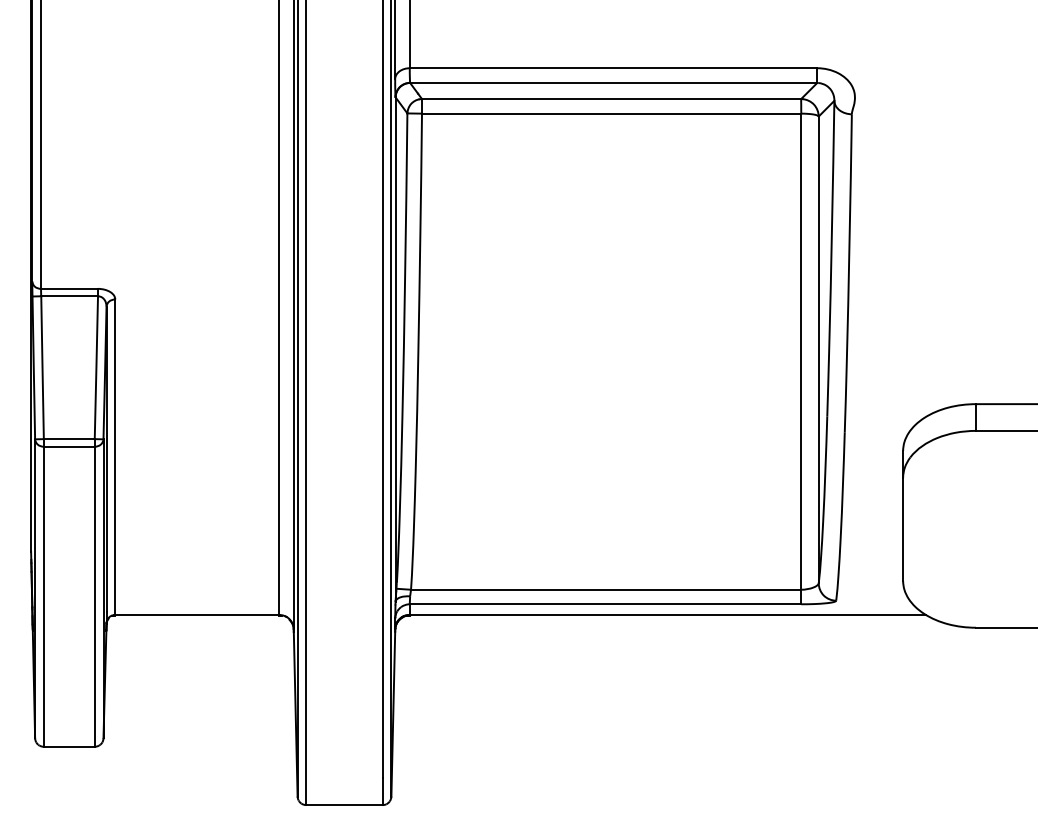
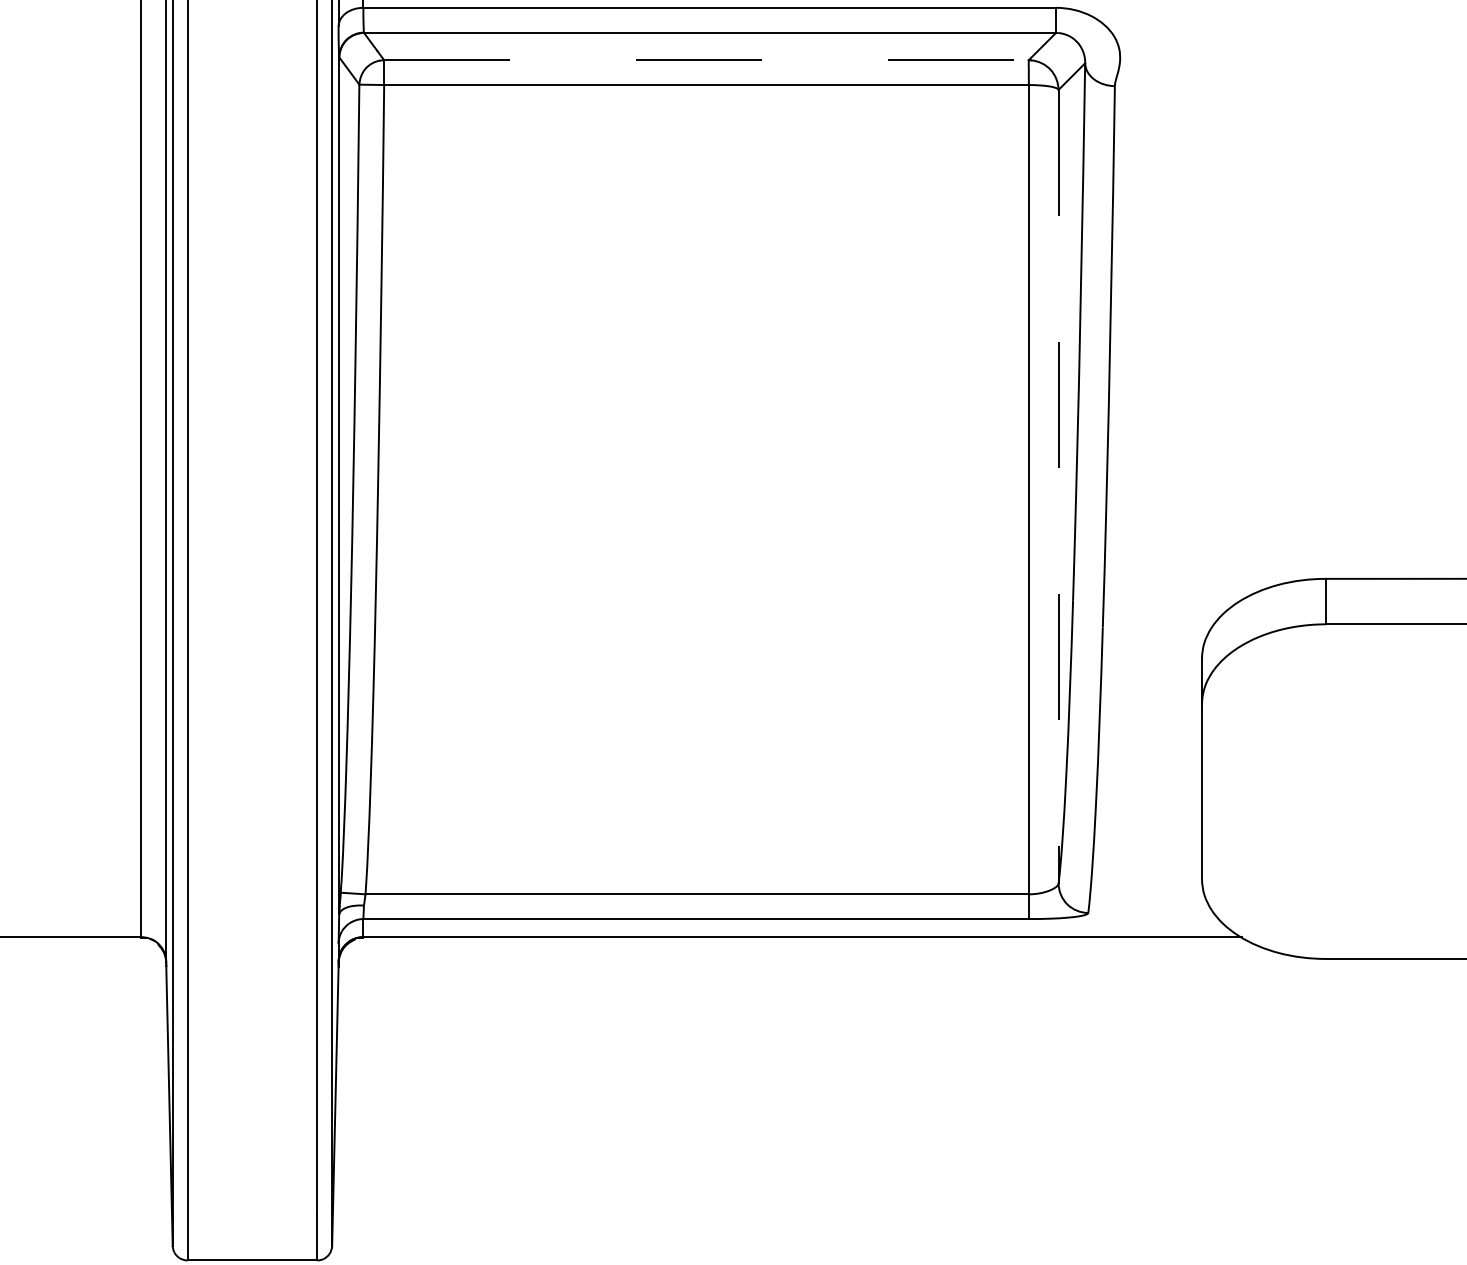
line: (611, 99) -> (706, 60), solid -> dashed
line: (818, 350) -> (1058, 487), solid -> dashed

